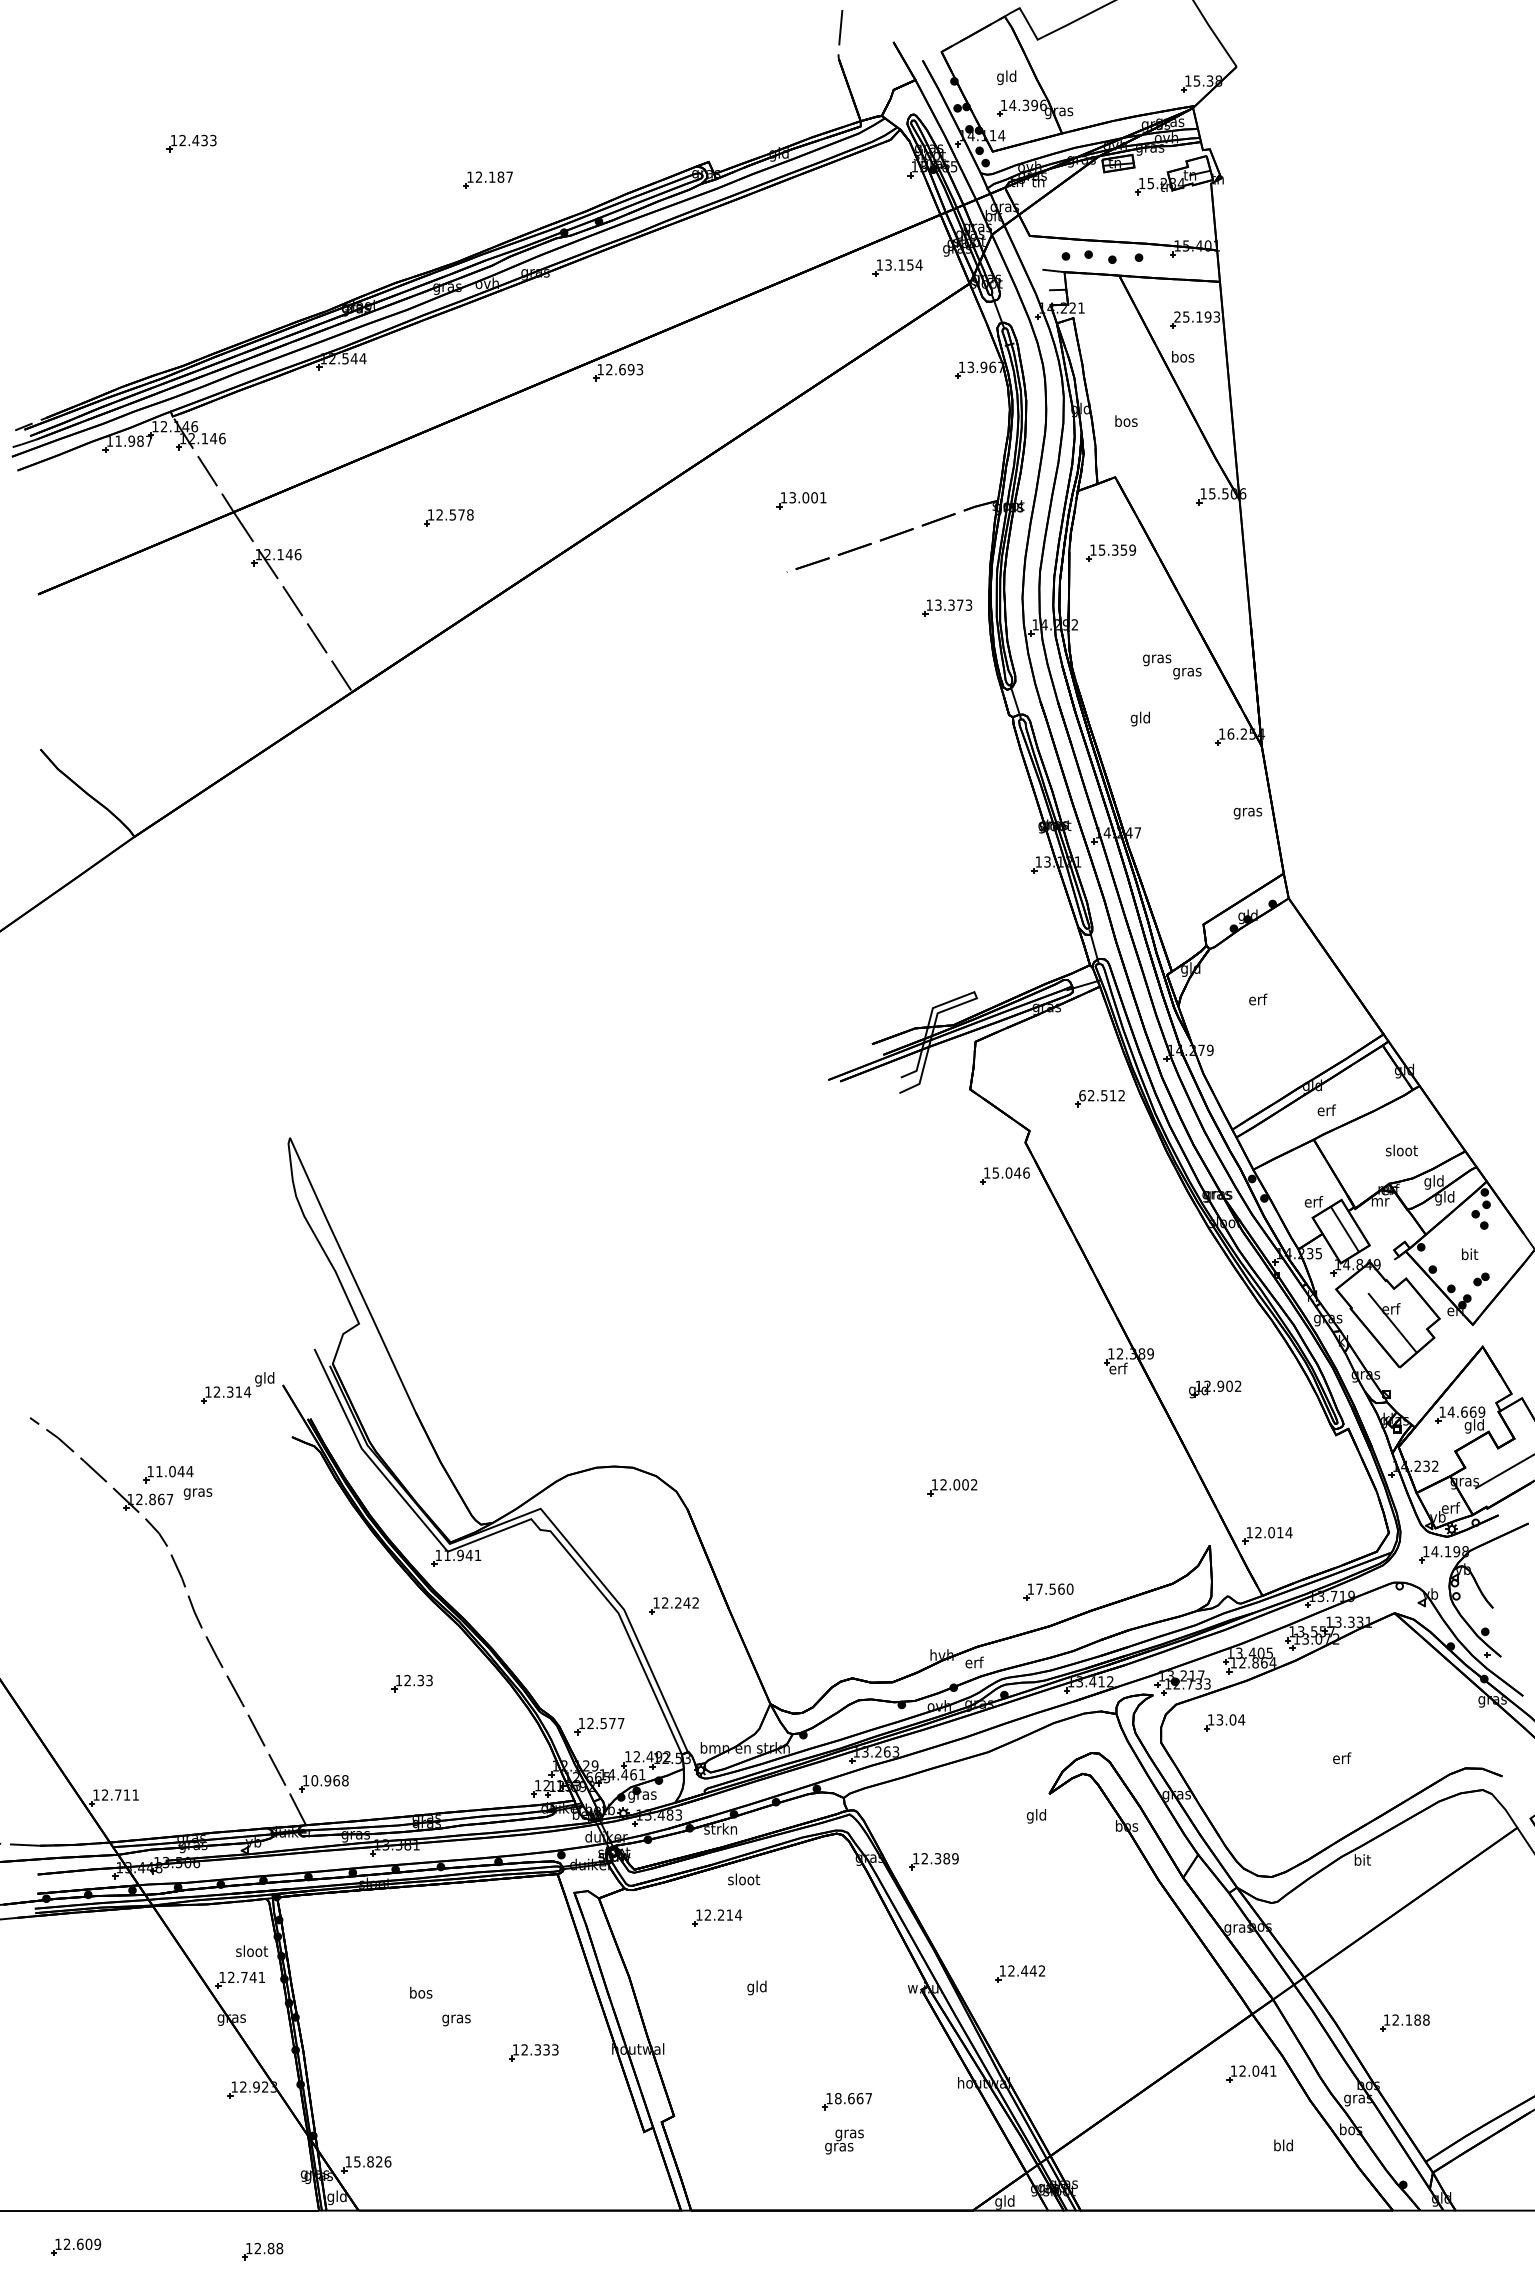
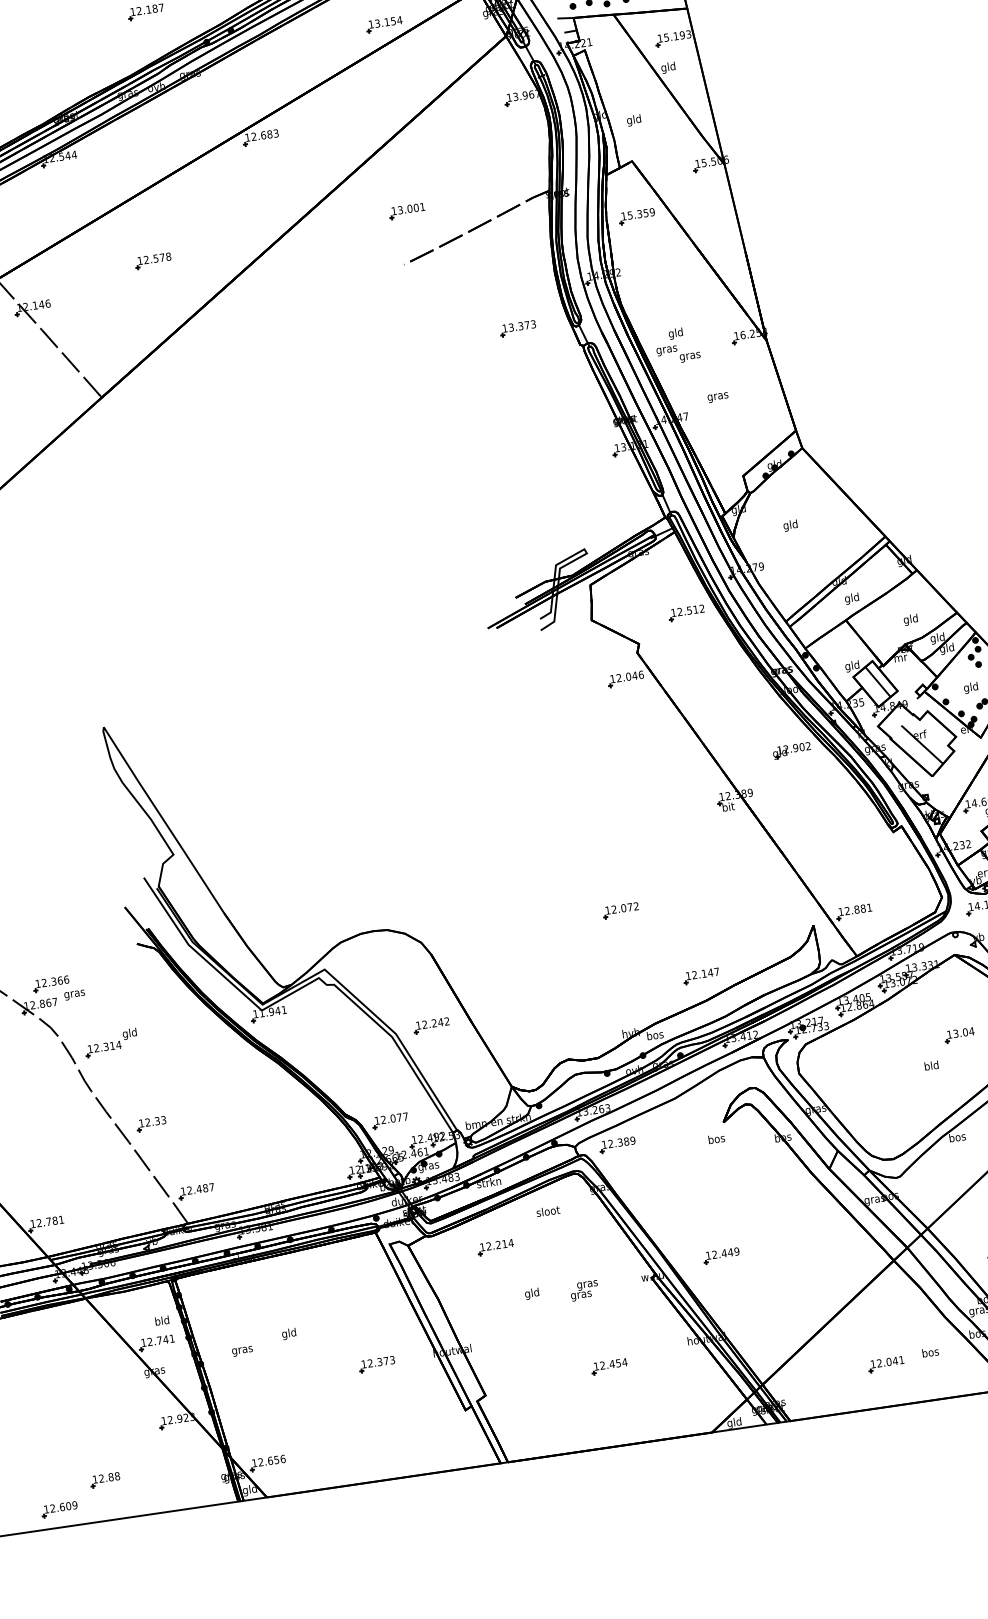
part: (897, 267) -> (384, 24), moved
text: (1177, 316) -> (660, 38), 25.193 -> 15.193
text: (1183, 358) -> (668, 67), bos -> gld
text: (630, 369) -> (269, 134), 12.693 -> 12.683
text: (1126, 422) -> (634, 120), bos -> gld
part: (947, 607) -> (518, 328), moved
text: (1172, 666) -> (678, 353), moved
text: (1247, 813) -> (717, 397), moved
text: (1257, 1000) -> (790, 525), erf -> gld
text: (1082, 1095) -> (673, 612), 62.512 -> 12.512
text: (1325, 1111) -> (851, 598), erf -> gld
text: (1401, 1151) -> (910, 619), sloot -> gld
text: (995, 1172) -> (618, 677), 15.046 -> 12.046
text: (1313, 1203) -> (852, 666), erf -> gld
text: (1468, 1255) -> (970, 687), bit -> gld
text: (1118, 1368) -> (728, 806), erf -> bit
part: (237, 1387) -> (110, 1042), moved
part: (1215, 1389) -> (792, 750), moved
text: (174, 1471) -> (55, 981), 11.044 -> 12.366
text: (965, 1484) -> (630, 907), 12.002 -> 12.072
text: (1280, 1532) -> (863, 908), 12.014 -> 12.881
text: (1054, 1588) -> (705, 973), 17.560 -> 12.147
text: (974, 1662) -> (655, 1035), erf -> bos
part: (411, 1683) -> (150, 1124), moved
part: (1224, 1722) -> (959, 1035), moved
text: (603, 1723) -> (392, 1118), 12.577 -> 12.077
text: (1341, 1758) -> (931, 1065), erf -> bld
text: (611, 1774) -> (404, 1154), 14.461 -> 12.461
text: (329, 1780) -> (200, 1188), 10.968 -> 12.487
text: (126, 1794) -> (54, 1220), 12.711 -> 12.781
text: (1036, 1816) -> (716, 1140), gld -> bos
text: (1362, 1859) -> (957, 1136), bit -> bos
part: (933, 1861) -> (617, 1145), moved
text: (744, 1879) -> (548, 1211), moved
text: (252, 1951) -> (162, 1320), sloot -> bld
text: (1041, 1970) -> (736, 1251), 12.442 -> 12.449
text: (421, 1994) -> (289, 1334), bos -> gld
text: (456, 2020) -> (242, 1351), moved
text: (546, 2049) -> (386, 1360), 12.333 -> 12.373
part: (1251, 2073) -> (886, 1364), moved
text: (853, 2098) -> (613, 1363), 18.667 -> 12.454
text: (844, 2141) -> (584, 1290), moved
text: (1283, 2145) -> (930, 1352), bld -> bos
text: (368, 2161) -> (268, 1460), 15.826 -> 12.656
part: (76, 2246) -> (59, 1509), moved
part: (262, 2251) -> (105, 1480), moved

